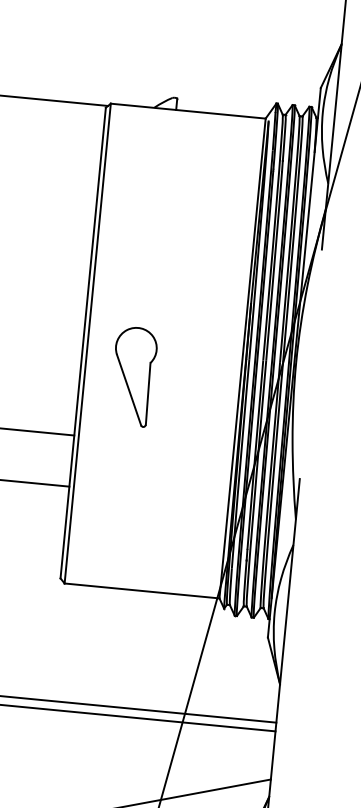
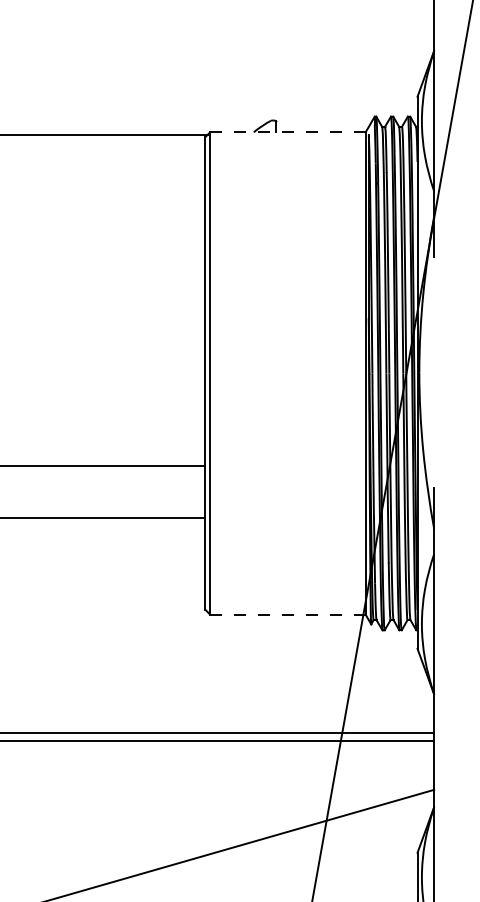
line: (187, 111) -> (287, 132), solid -> dashed
part: (133, 377) -> (258, 402), removed
line: (141, 590) -> (287, 614), solid -> dashed

